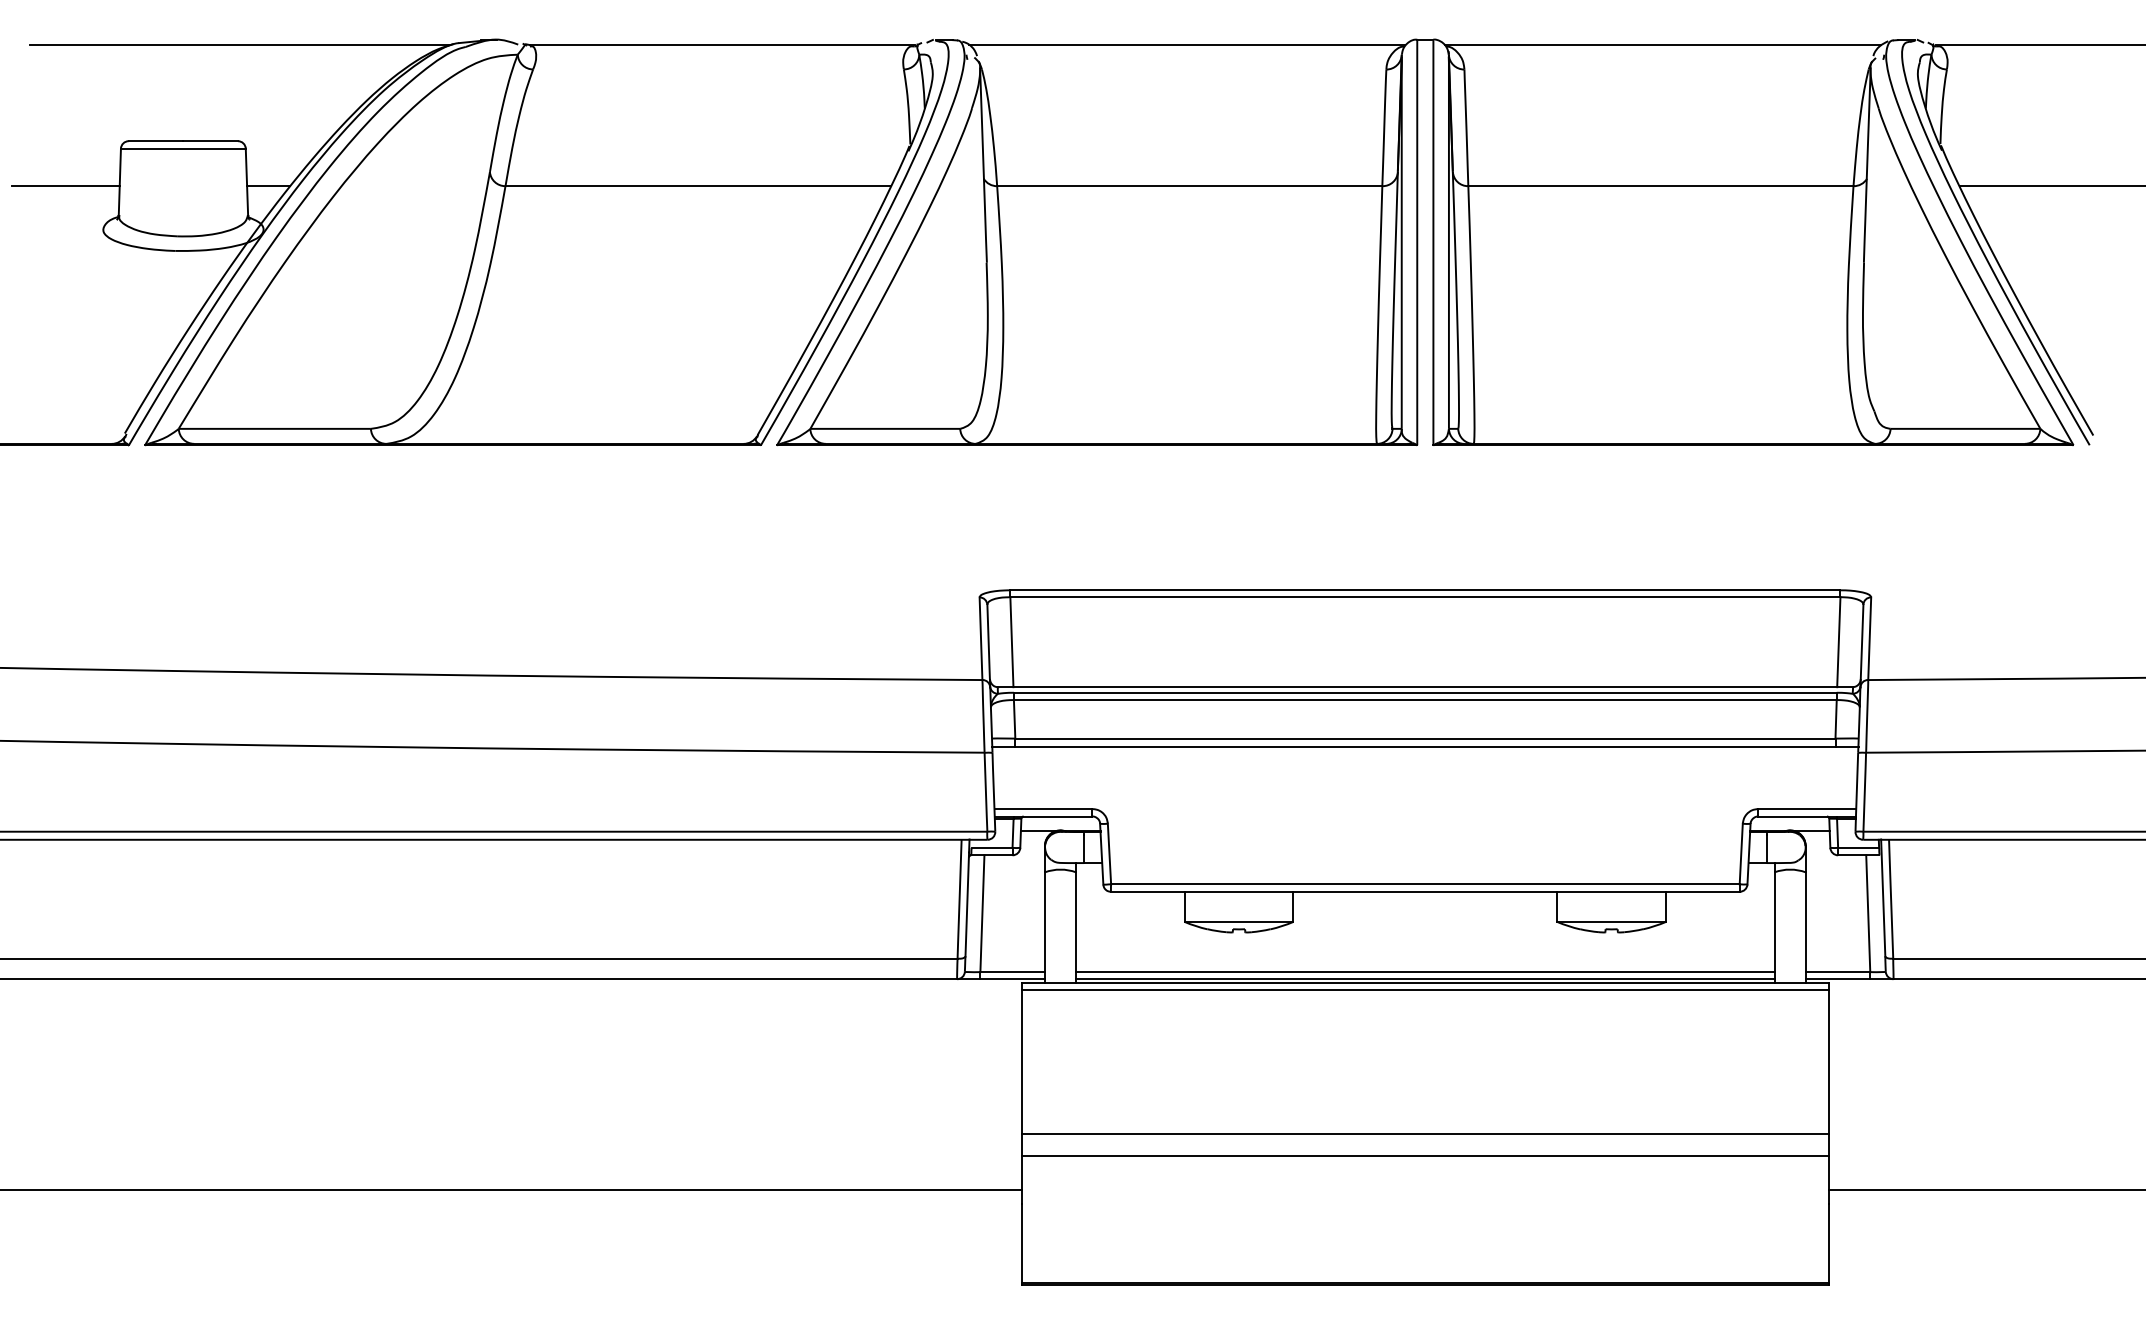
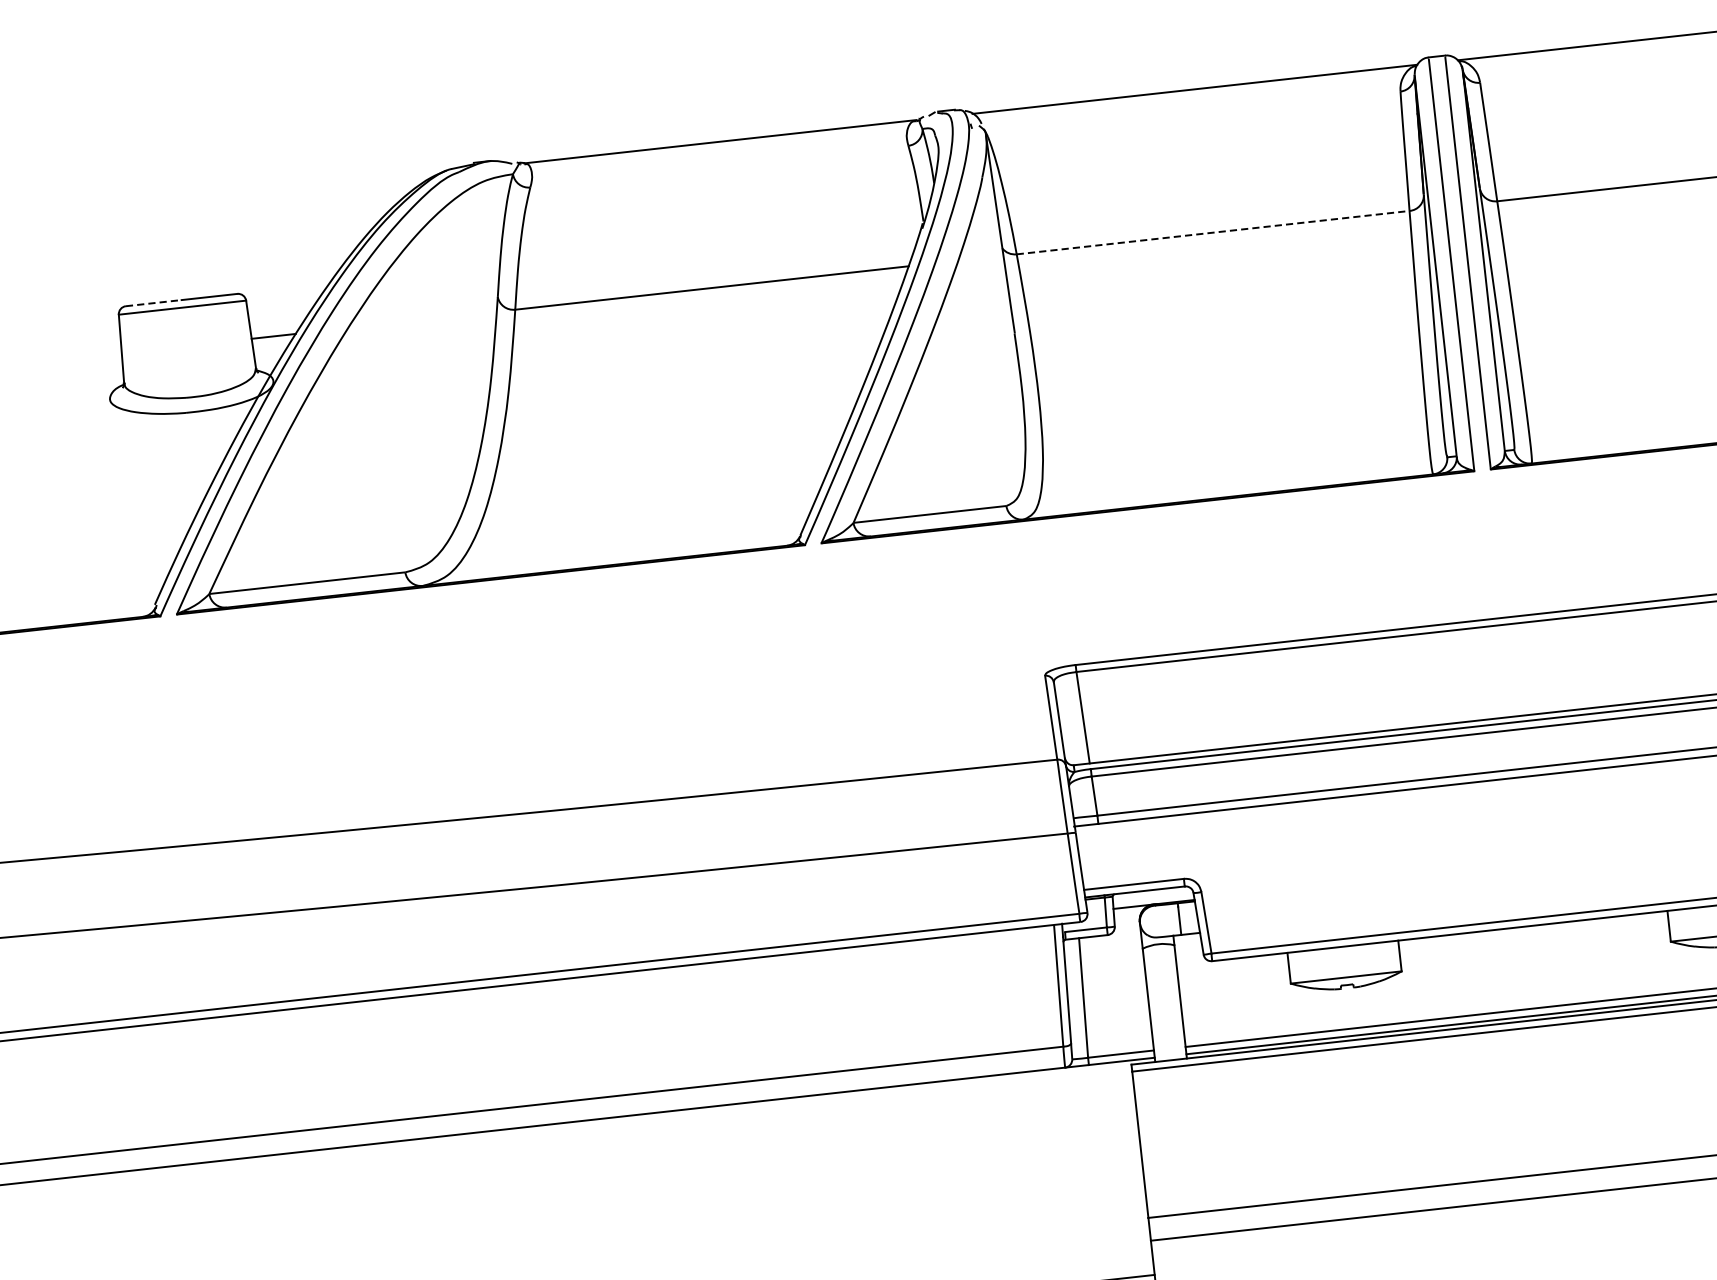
line: (239, 45) -> (228, 196), removed
line: (156, 141) -> (154, 303), solid -> dashed
line: (65, 186) -> (66, 359), removed
line: (1189, 186) -> (1212, 232), solid -> dashed

